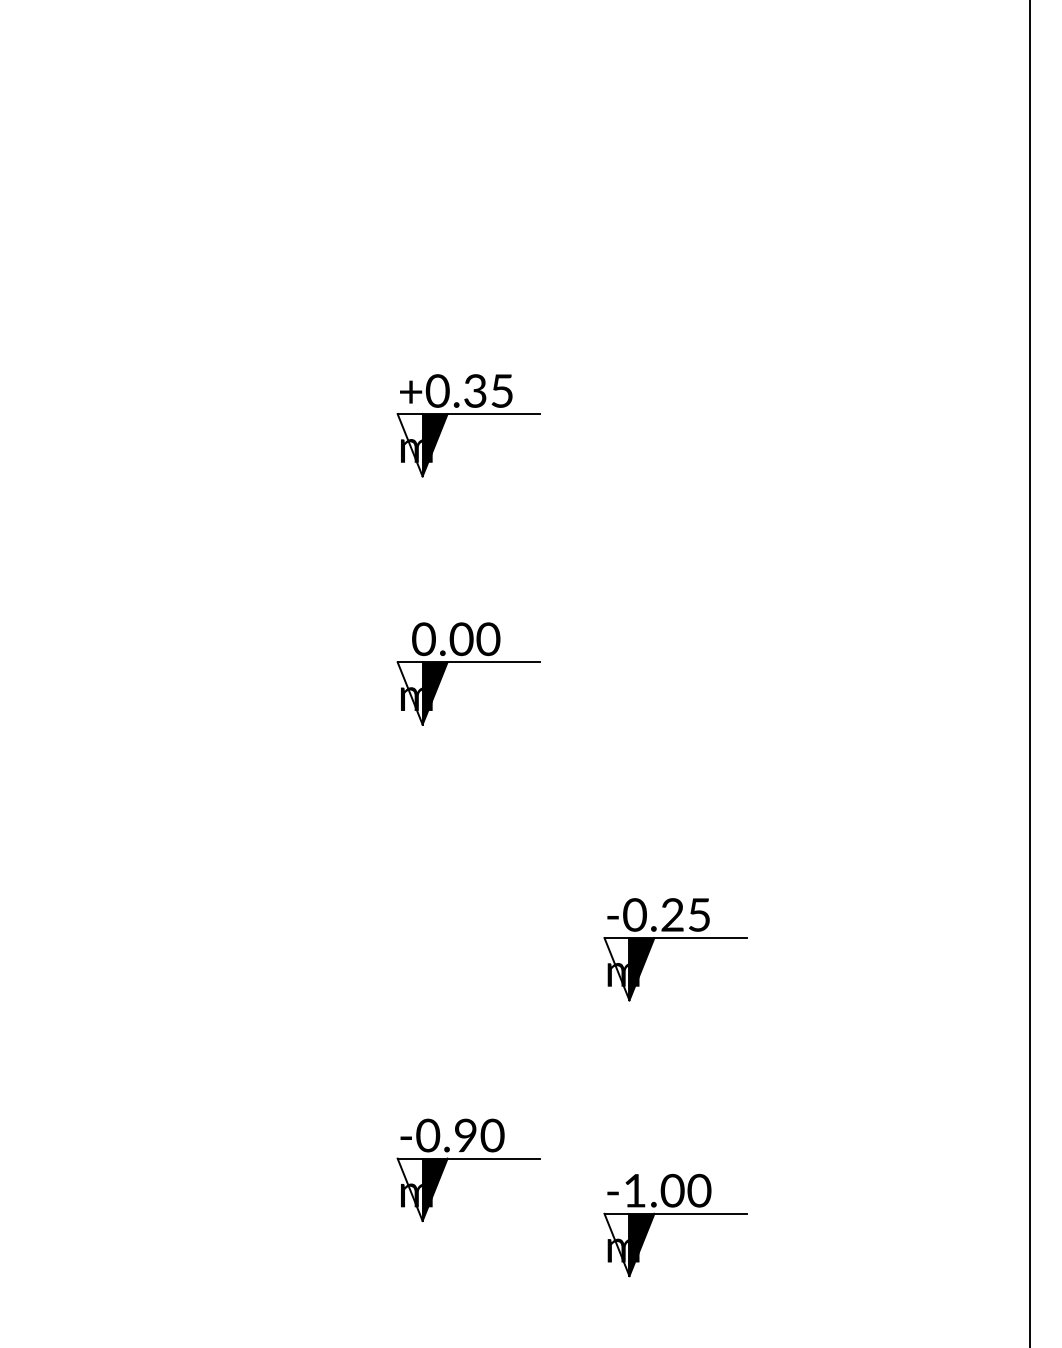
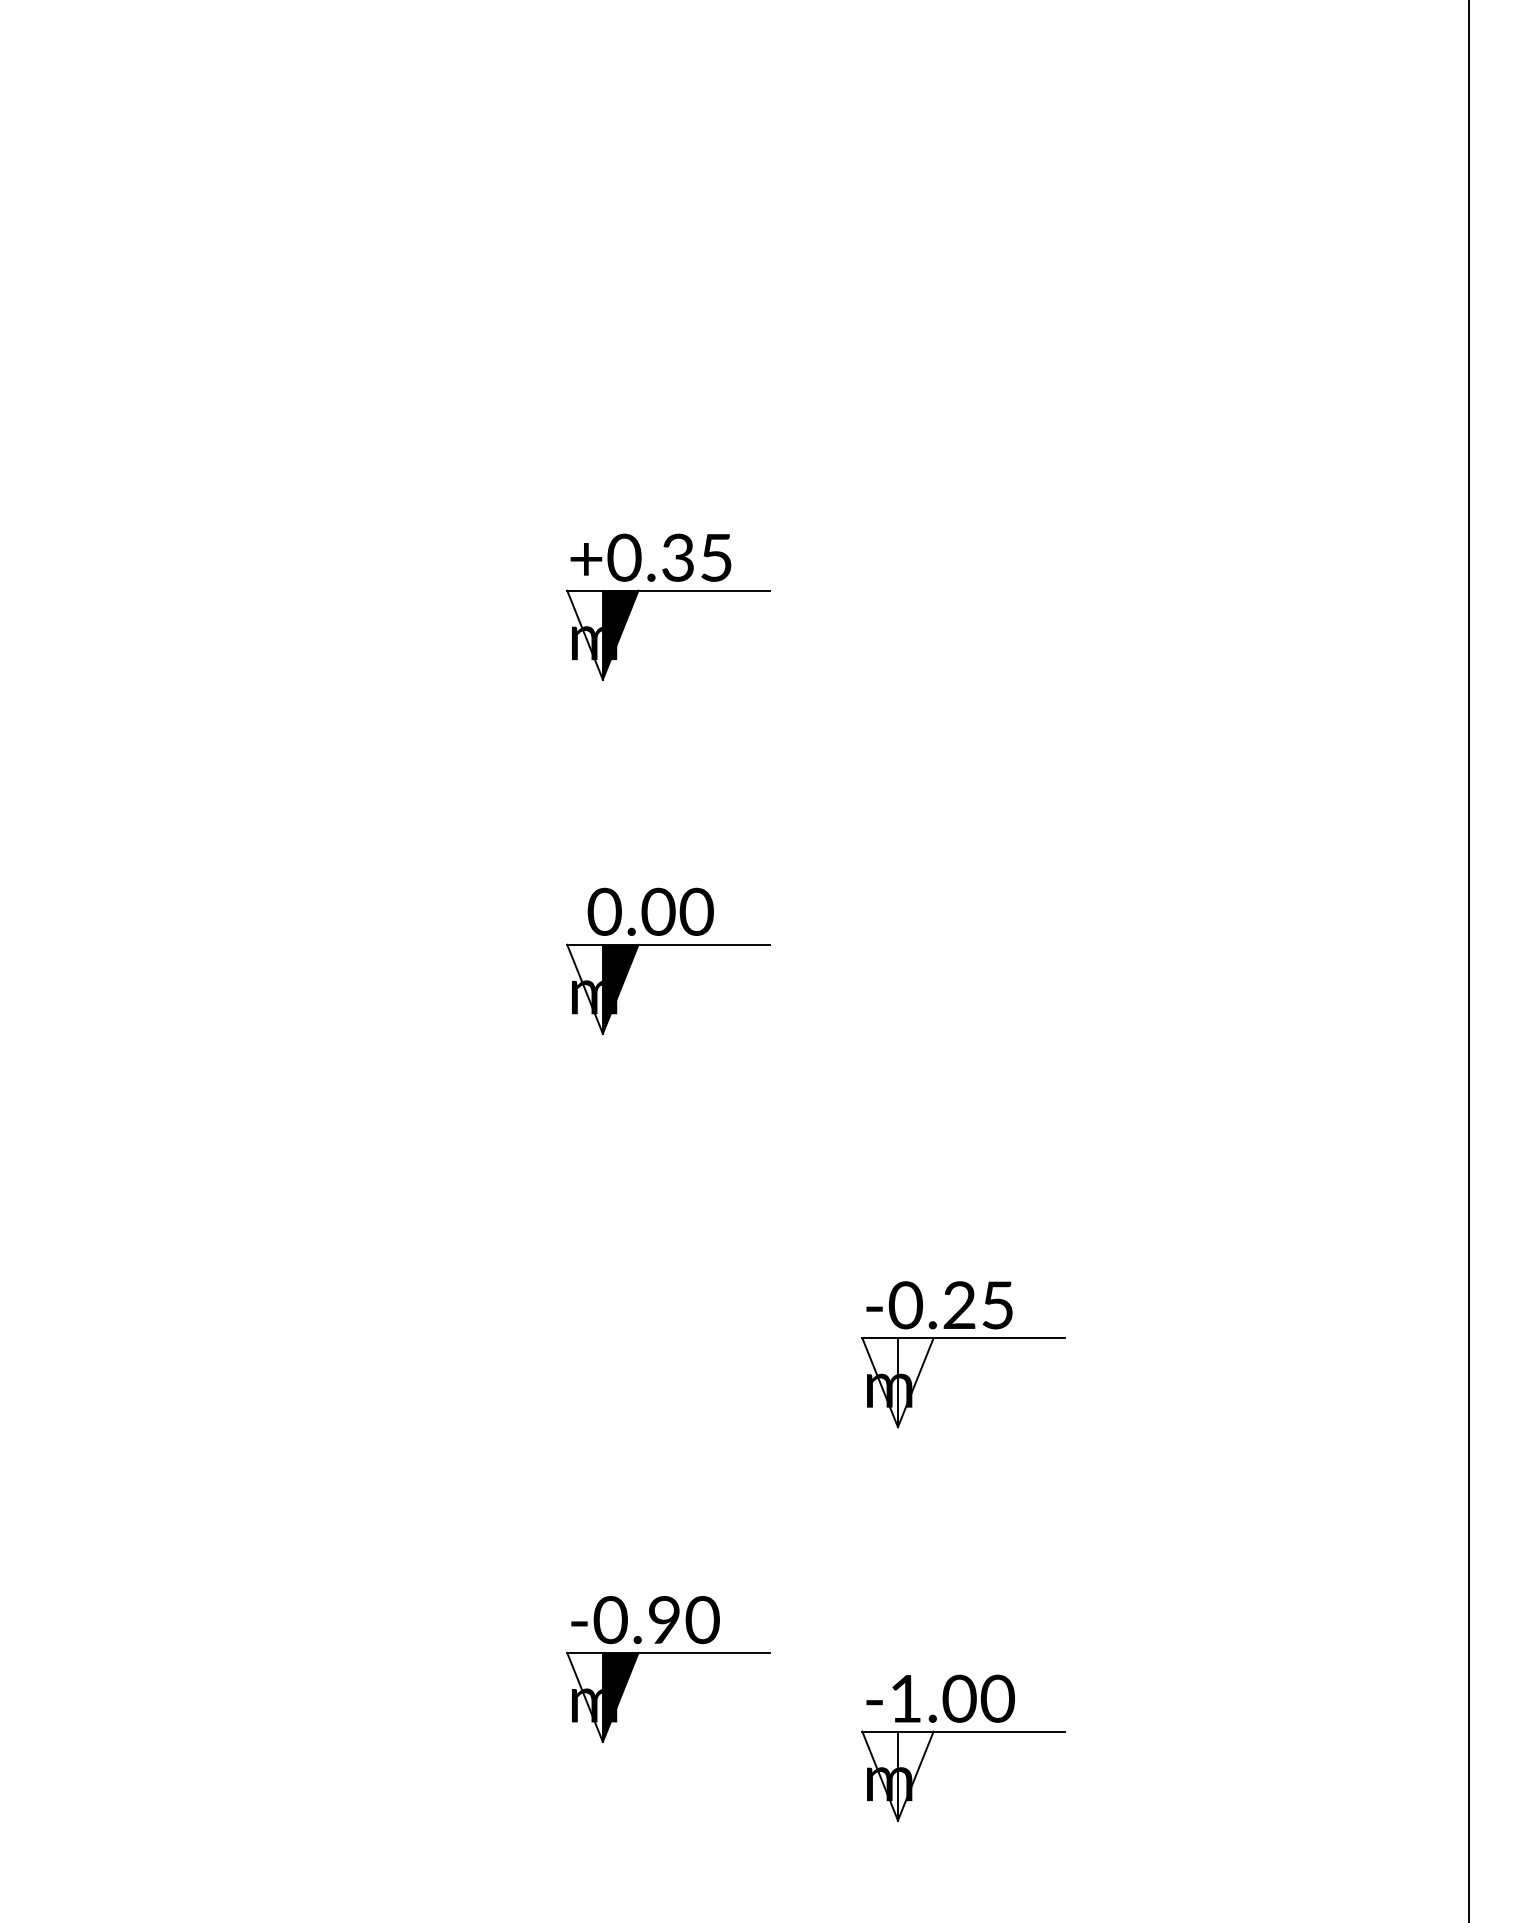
fill: (641, 969) -> (915, 1383), removed
fill: (641, 1244) -> (915, 1775), removed

